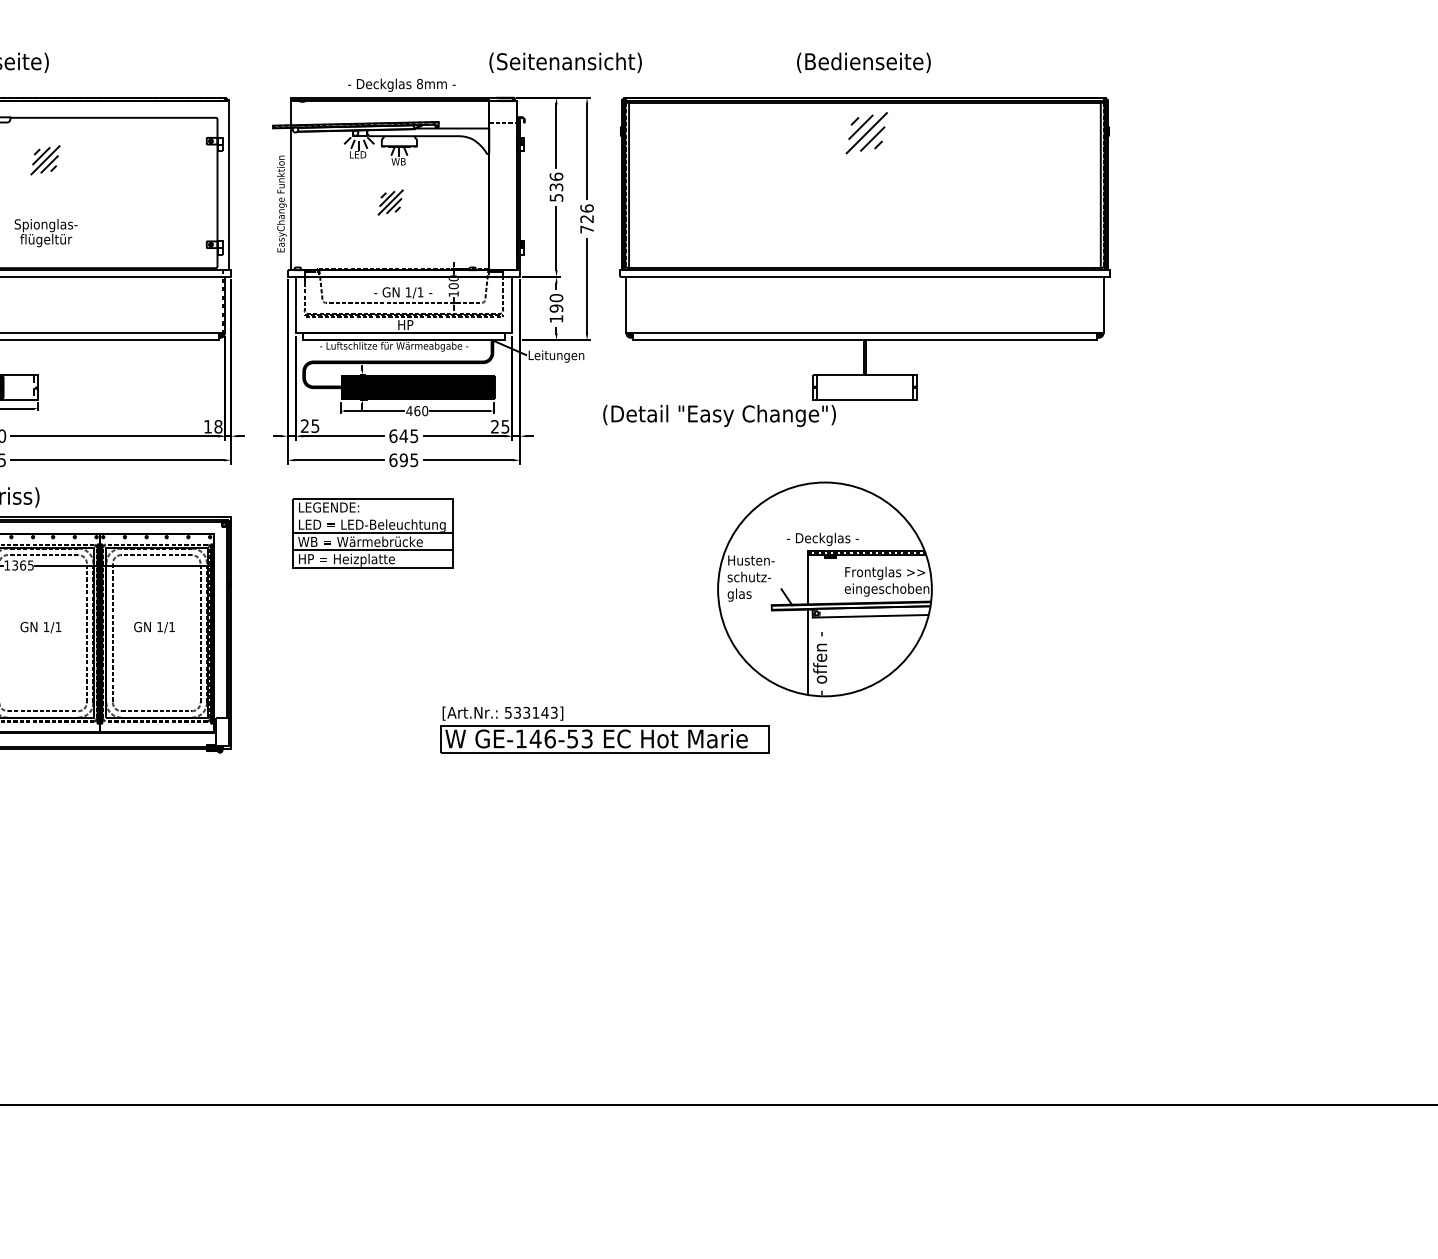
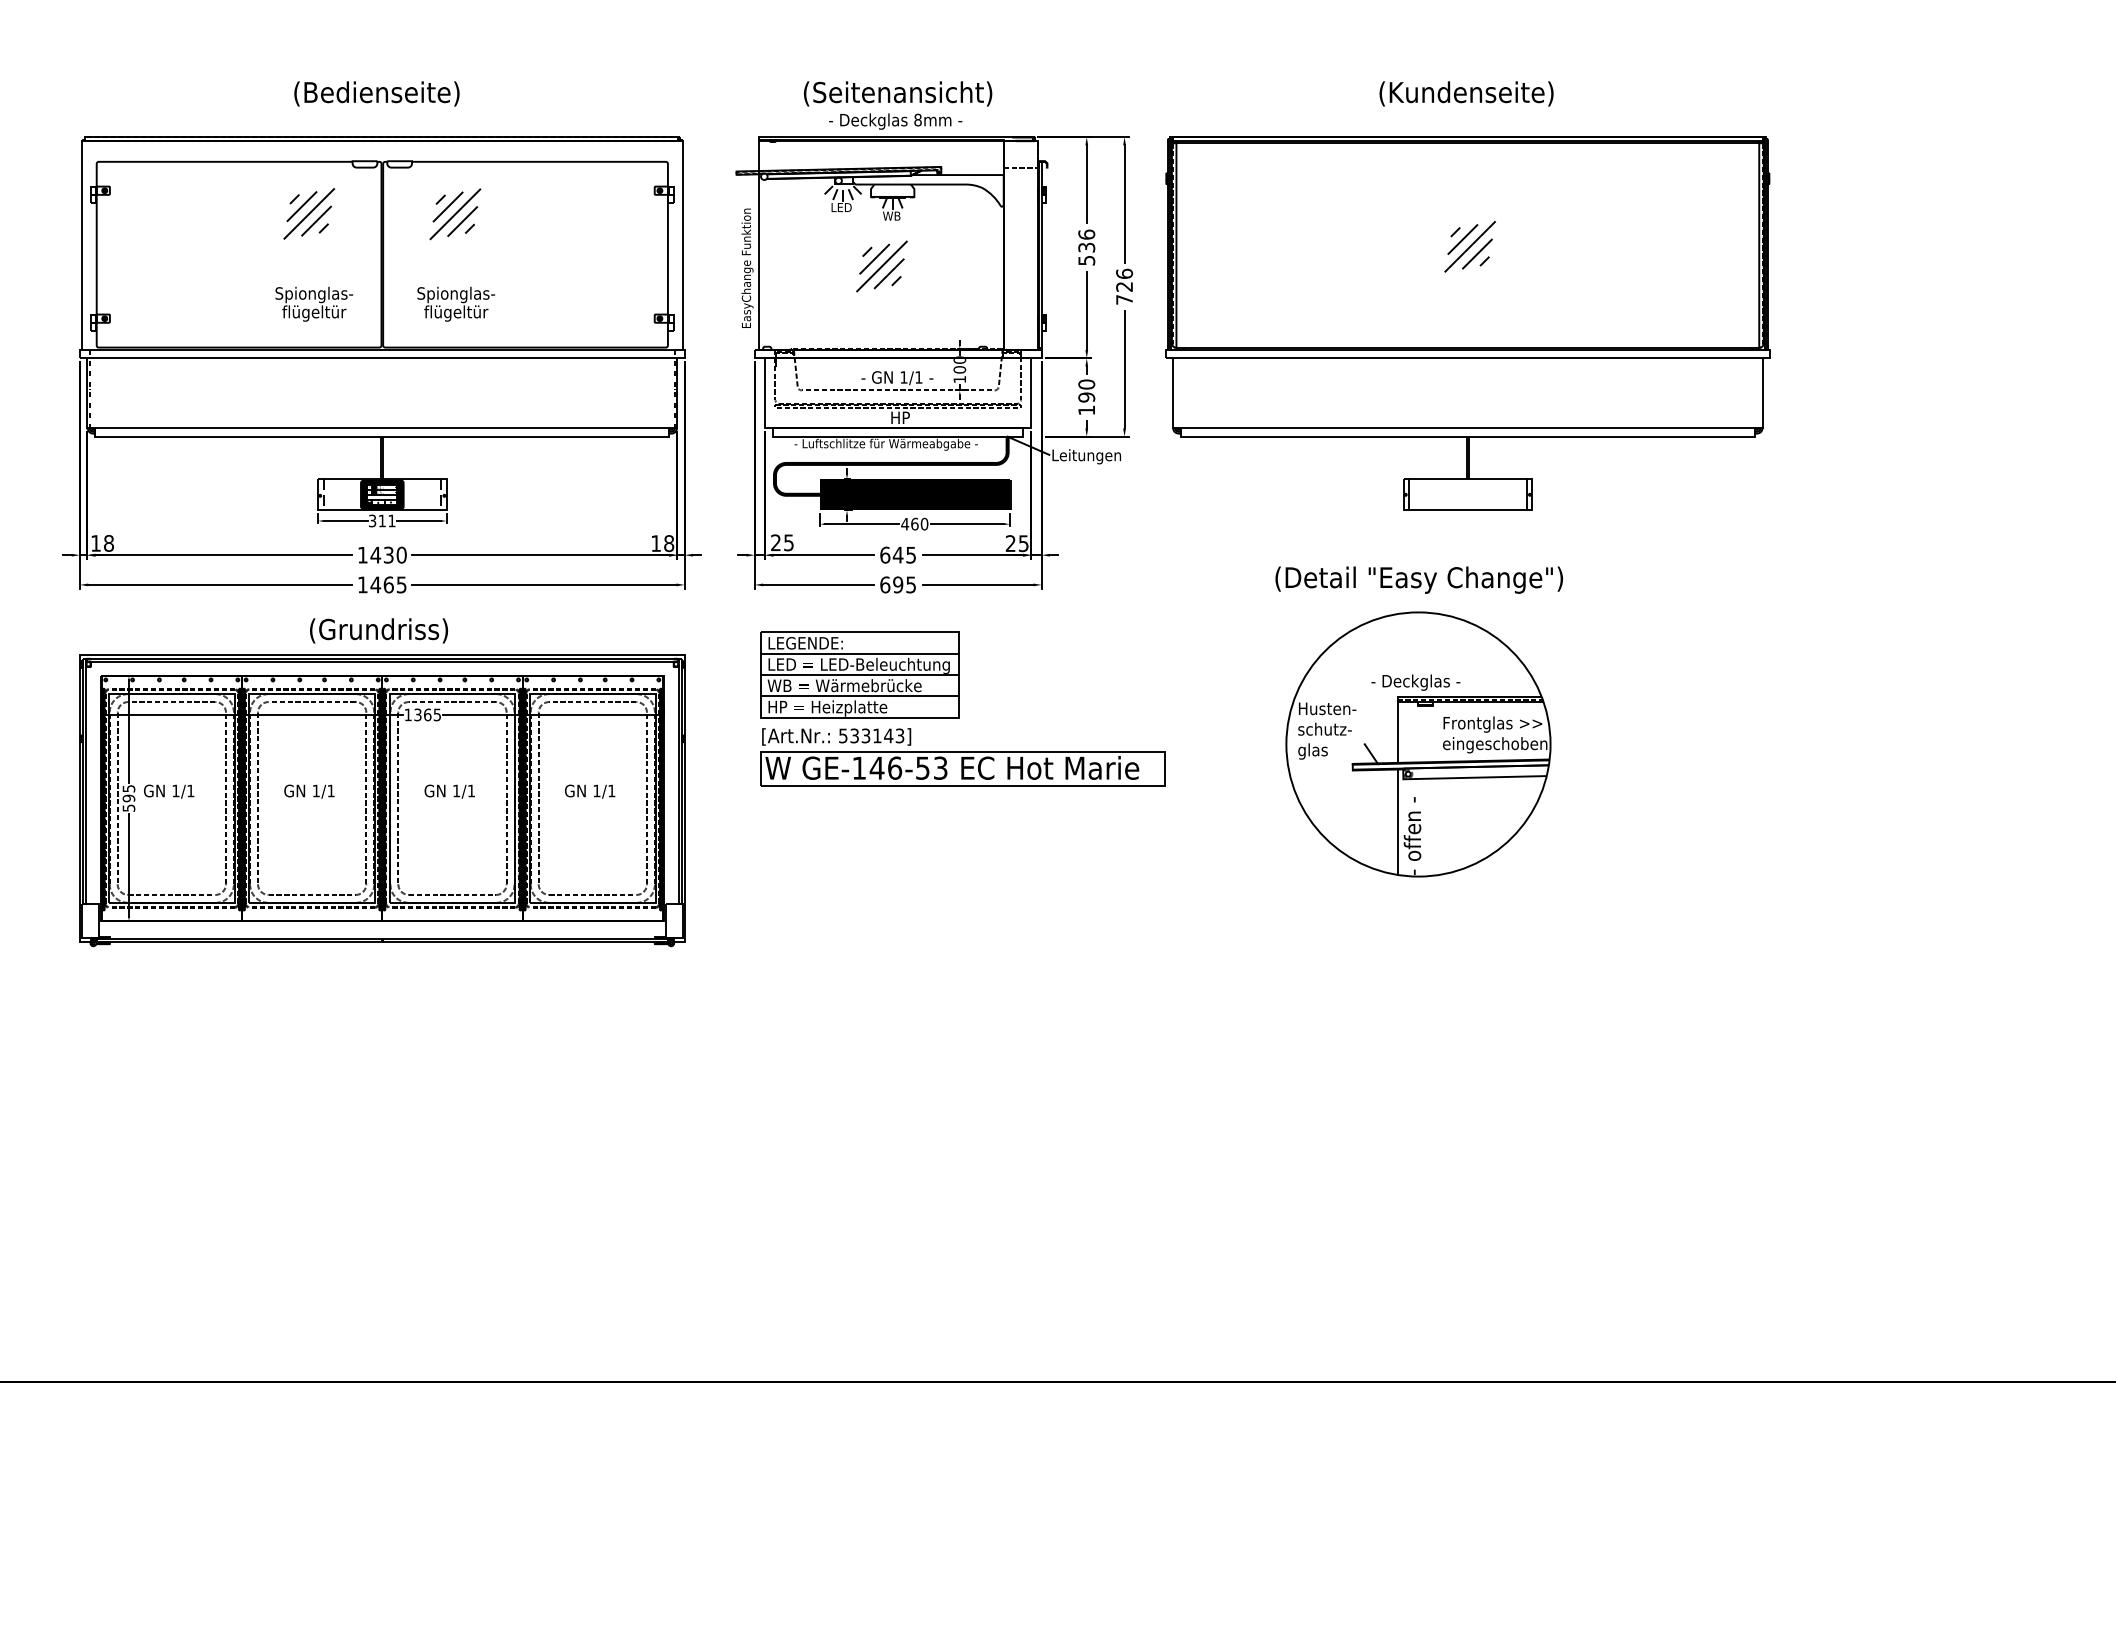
text: (565, 62) -> (898, 93), moved
text: (863, 62) -> (1466, 93), (Bedienseite) -> (Kundenseite)
part: (866, 132) -> (1469, 246), moved
part: (45, 160) -> (455, 214), size x1.43
part: (390, 202) -> (881, 266), size x1.67
text: (718, 415) -> (1418, 579), moved
line: (372, 515) -> (859, 653), added
part: (604, 730) -> (962, 757), moved

